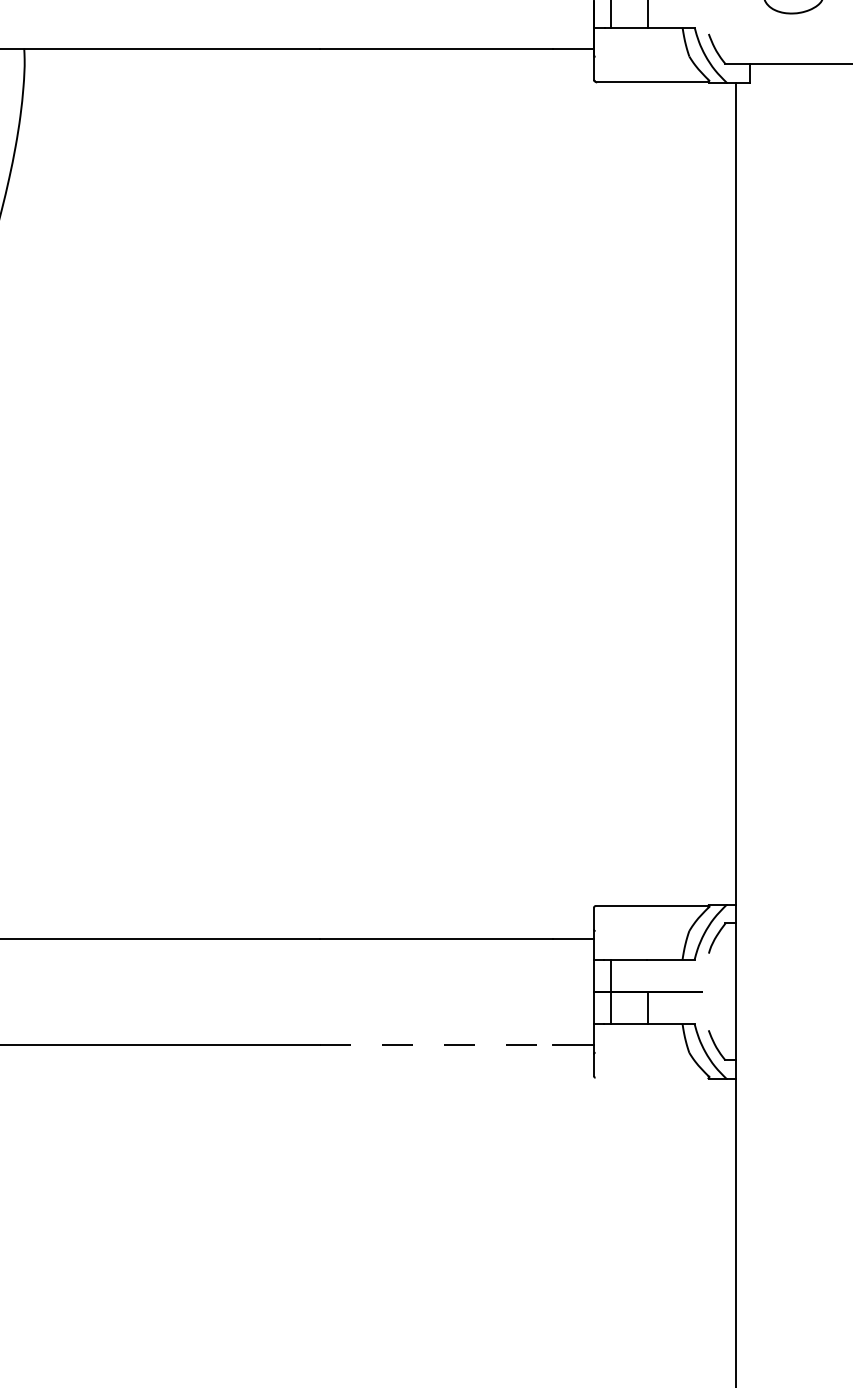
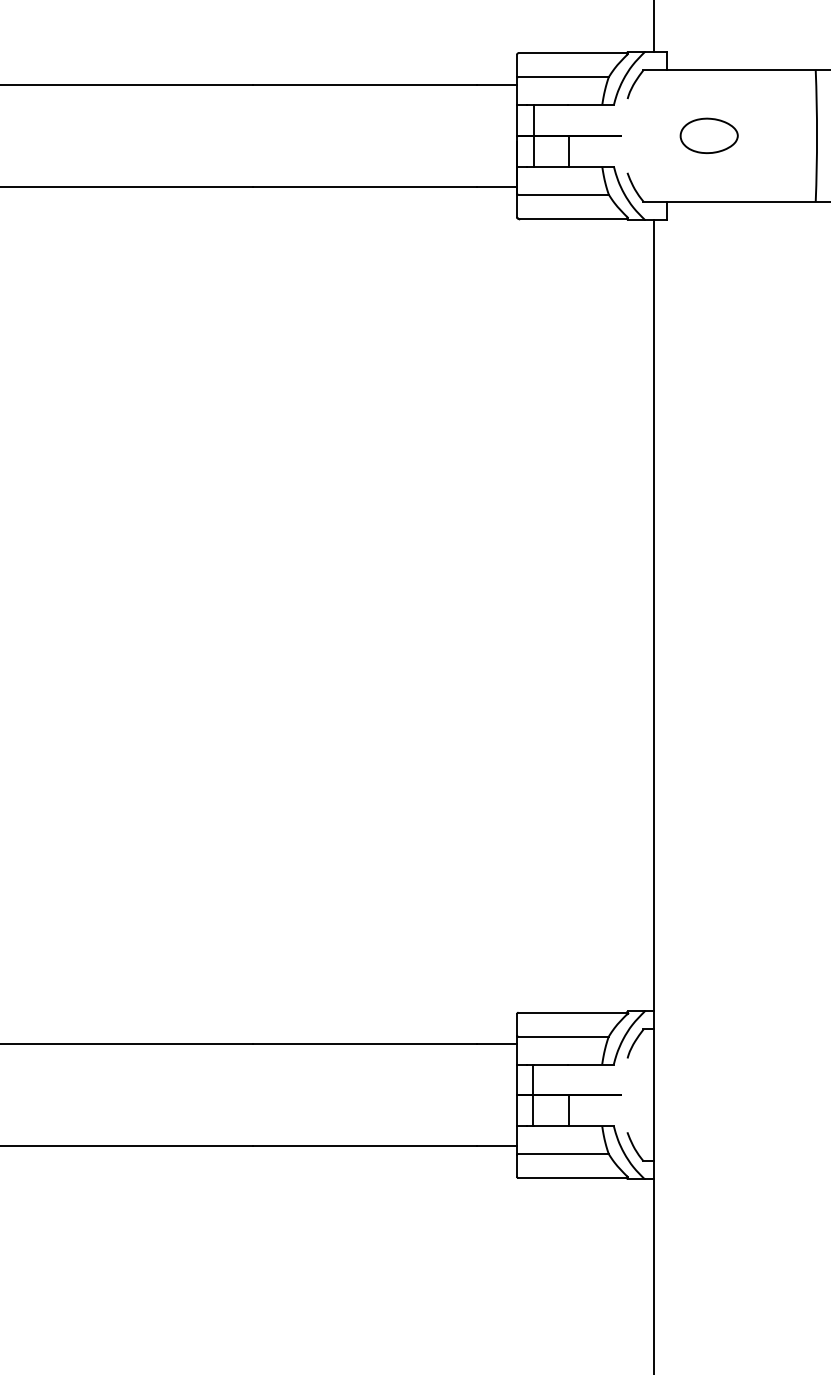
line: (642, 56) -> (563, 194), added
line: (642, 930) -> (563, 1036), added
line: (436, 1045) -> (365, 1146), dashed -> solid
line: (642, 1053) -> (563, 1154), added
line: (651, 1078) -> (572, 1178), added

